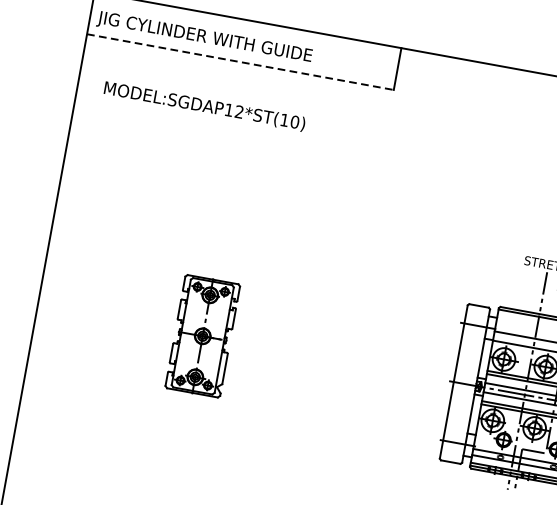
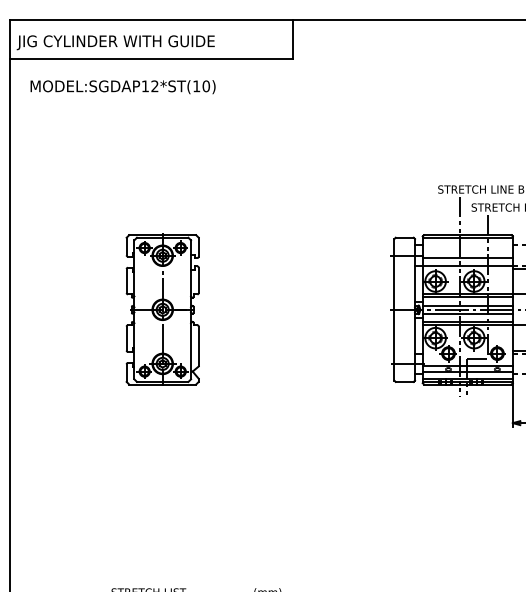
line: (240, 61) -> (151, 58), dashed -> solid
text: (204, 106) -> (122, 87), moved
part: (202, 336) -> (162, 309), size x1.43

